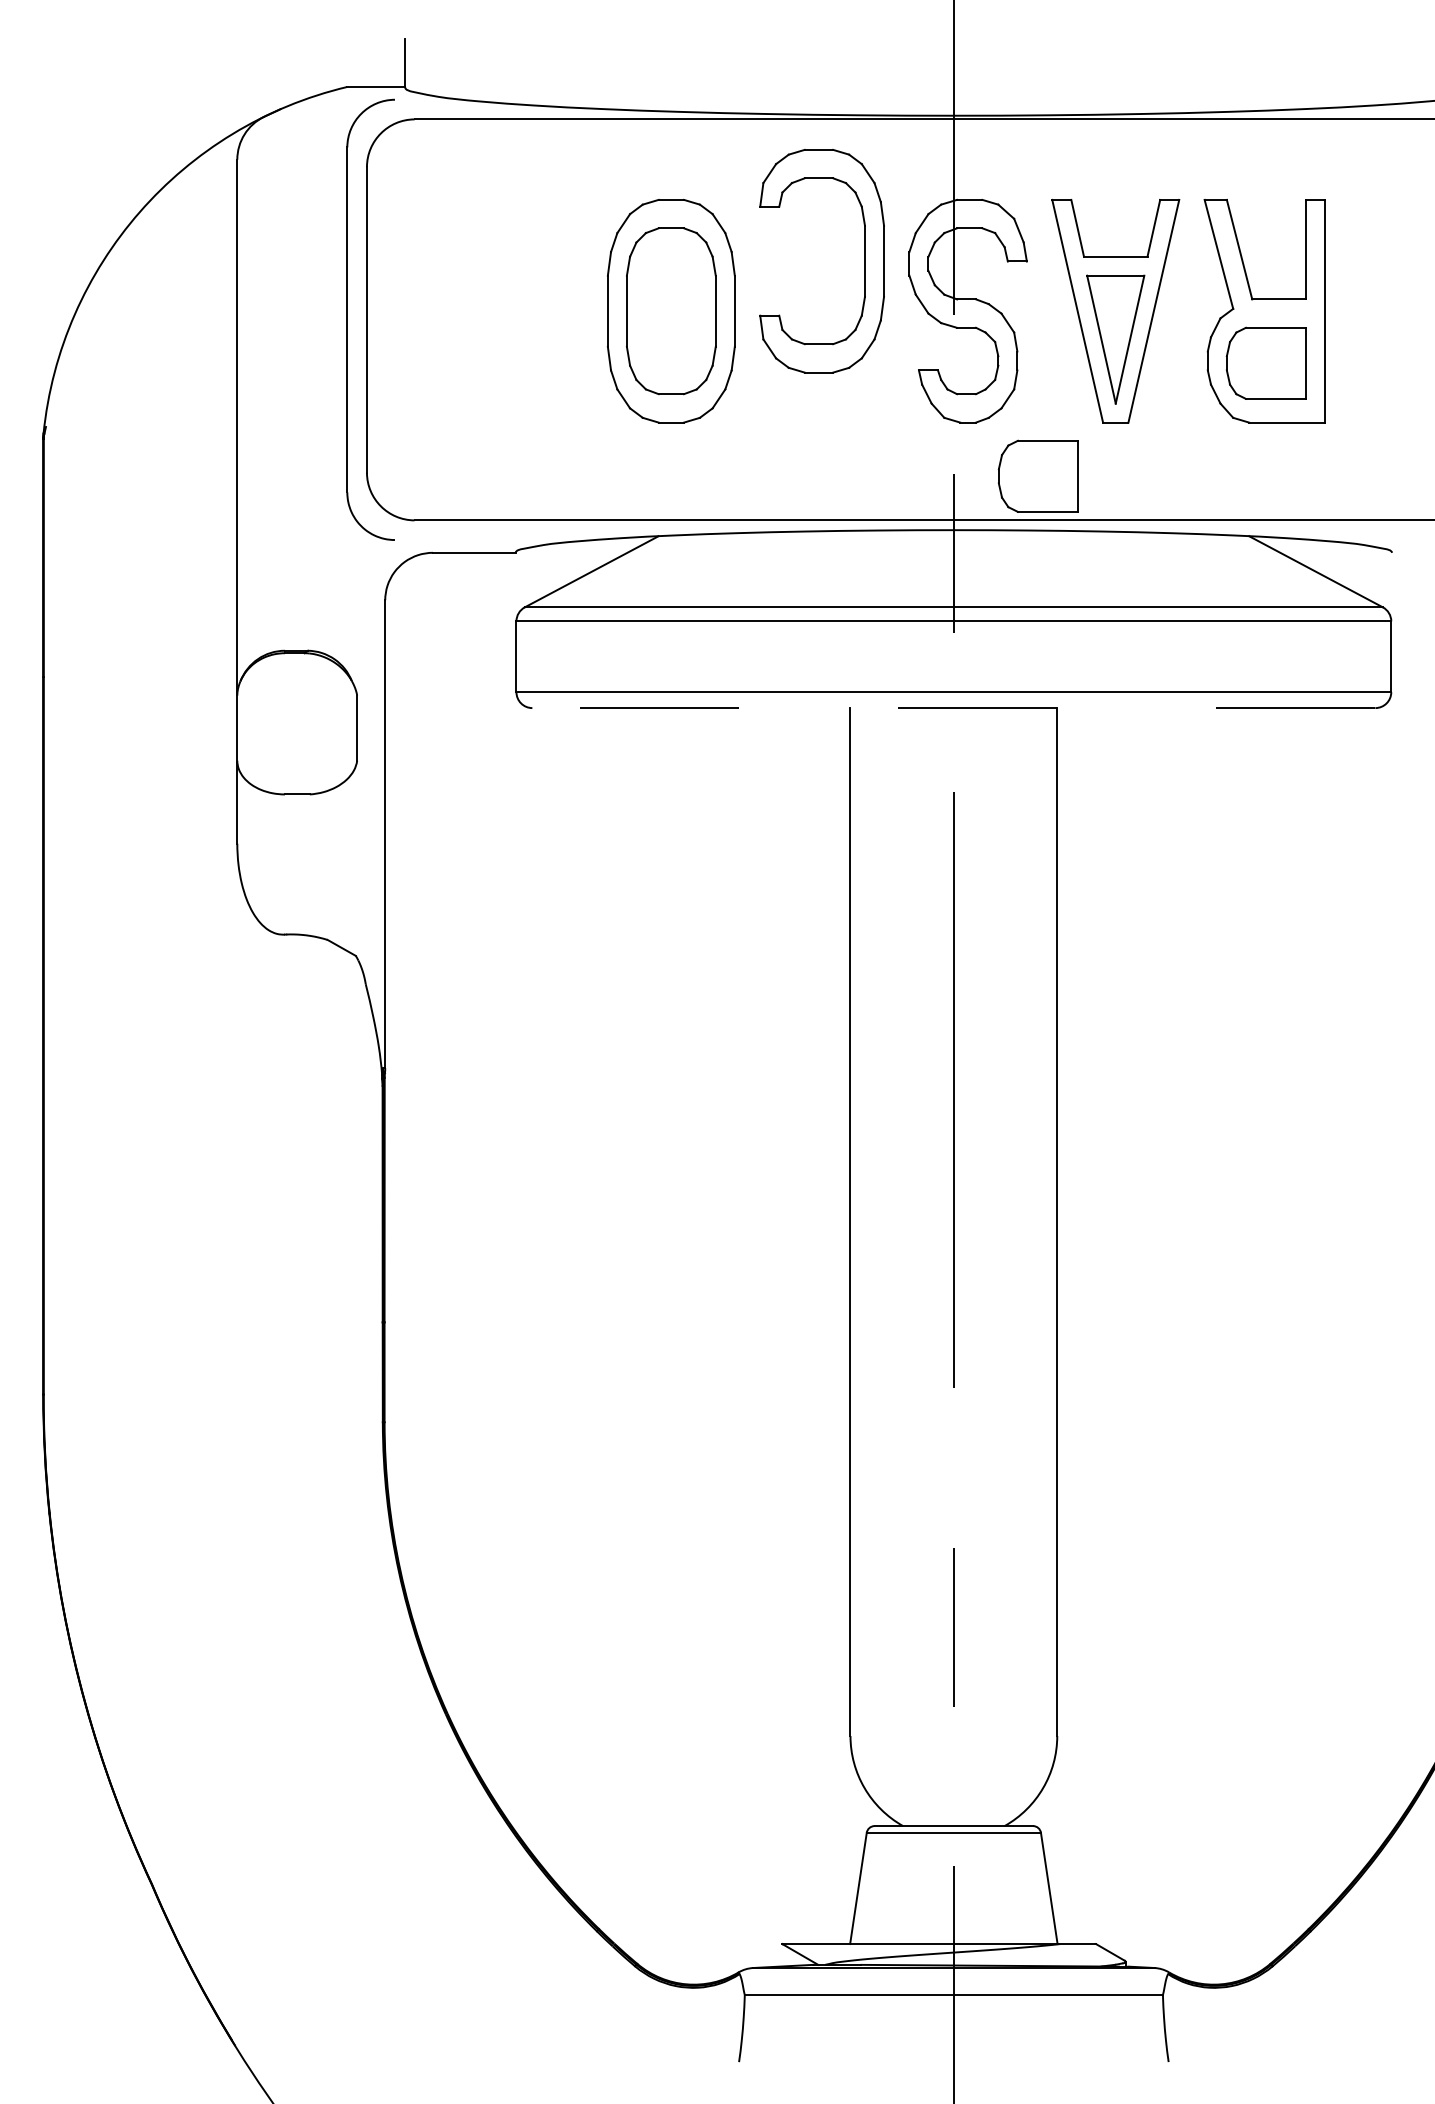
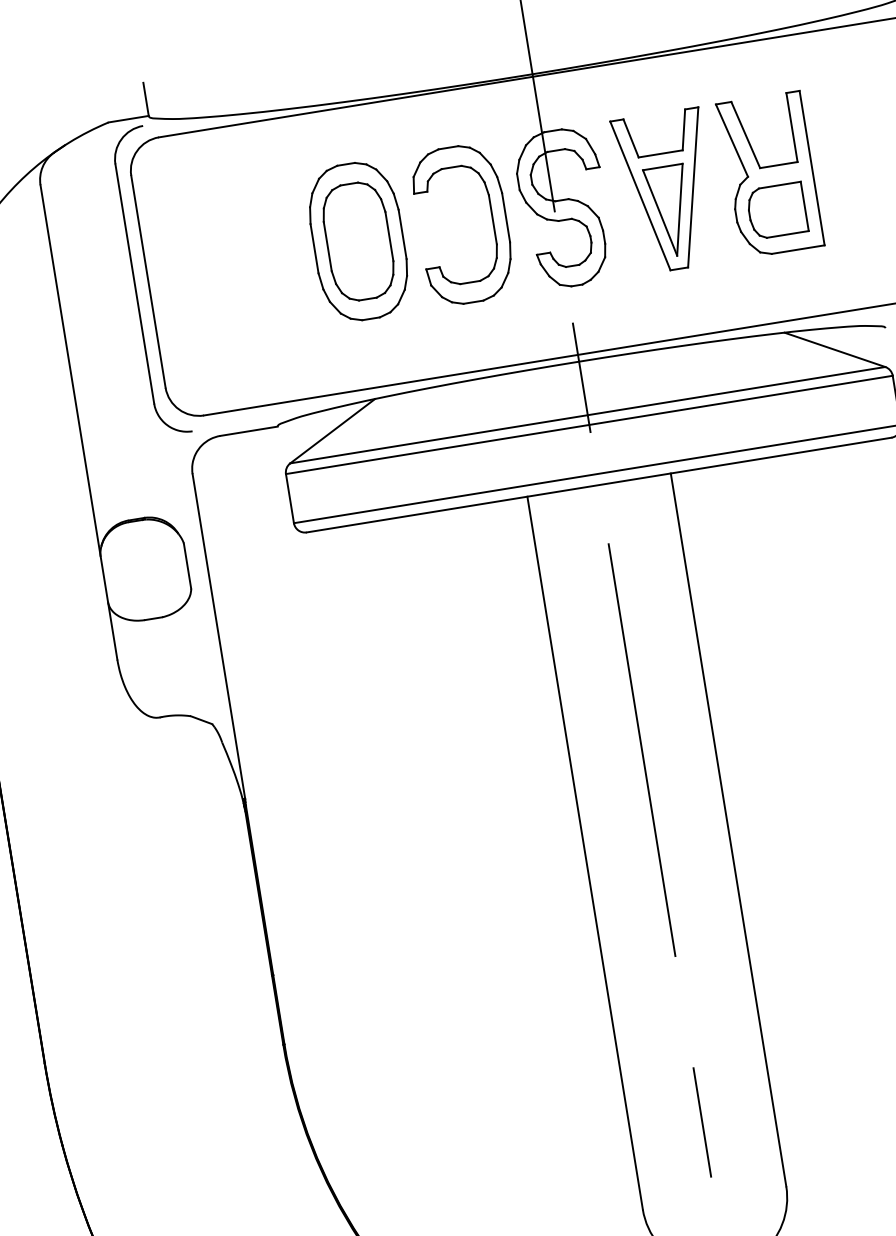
part: (864, 261) -> (492, 220), moved
part: (1037, 475) -> (630, 314), removed
line: (953, 708) -> (598, 485), dashed -> solid

